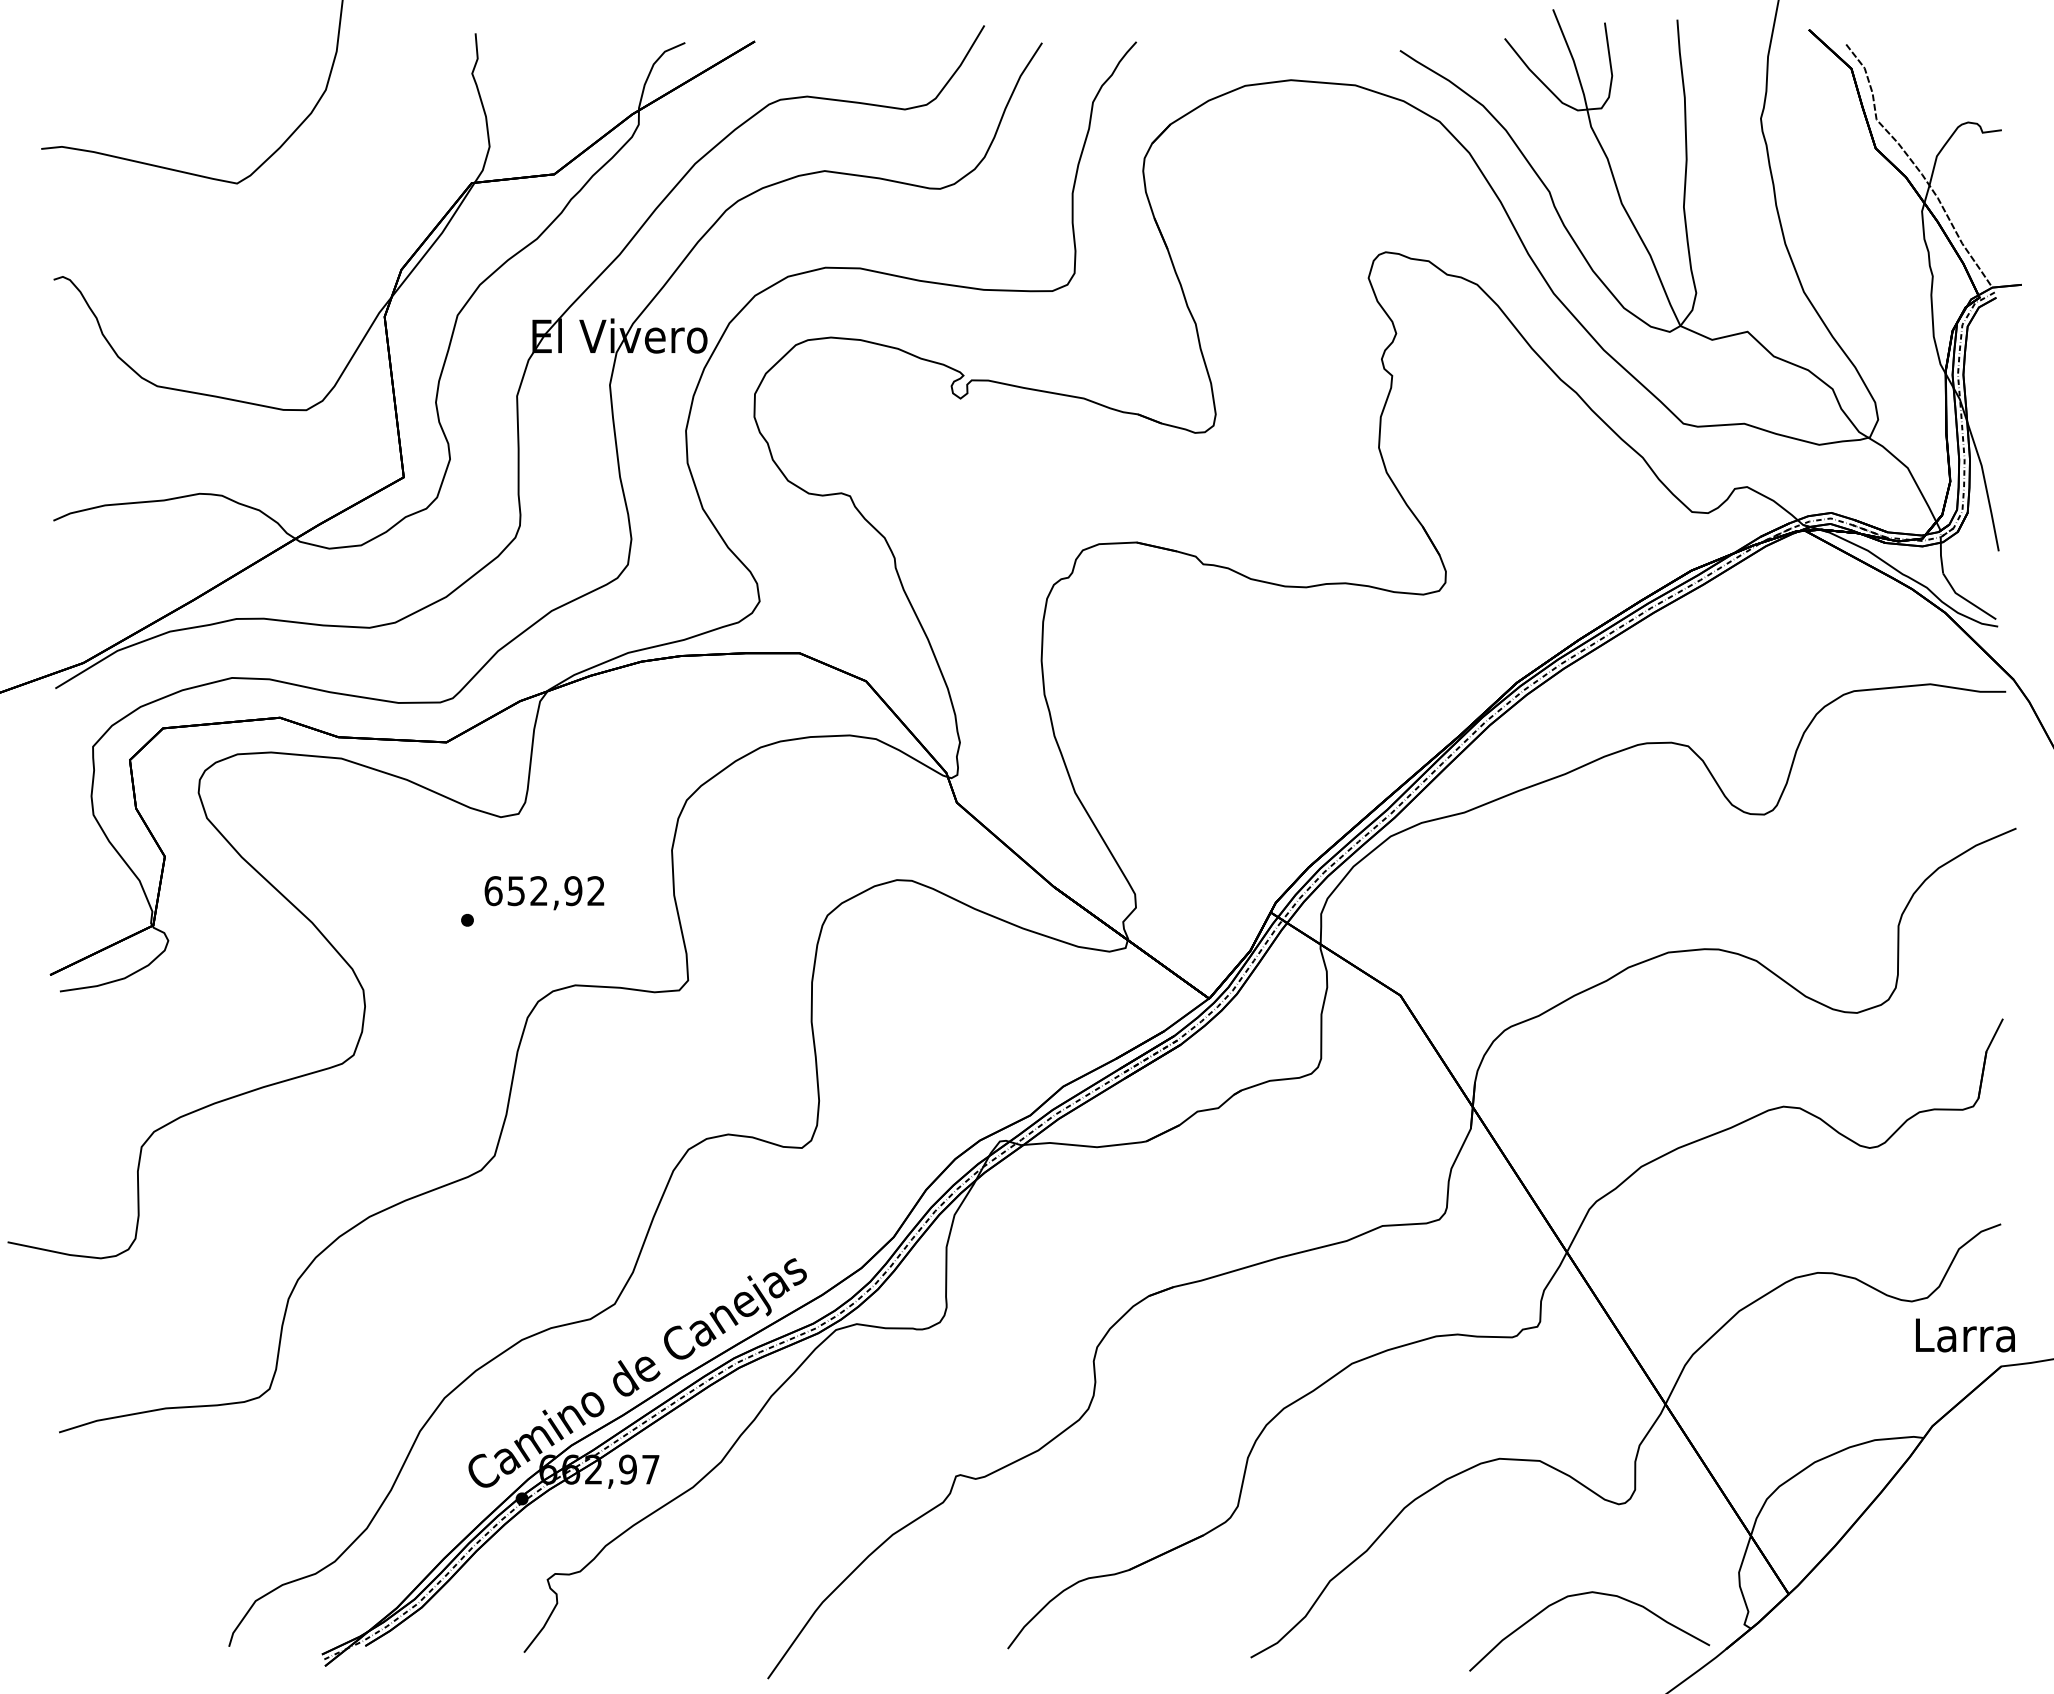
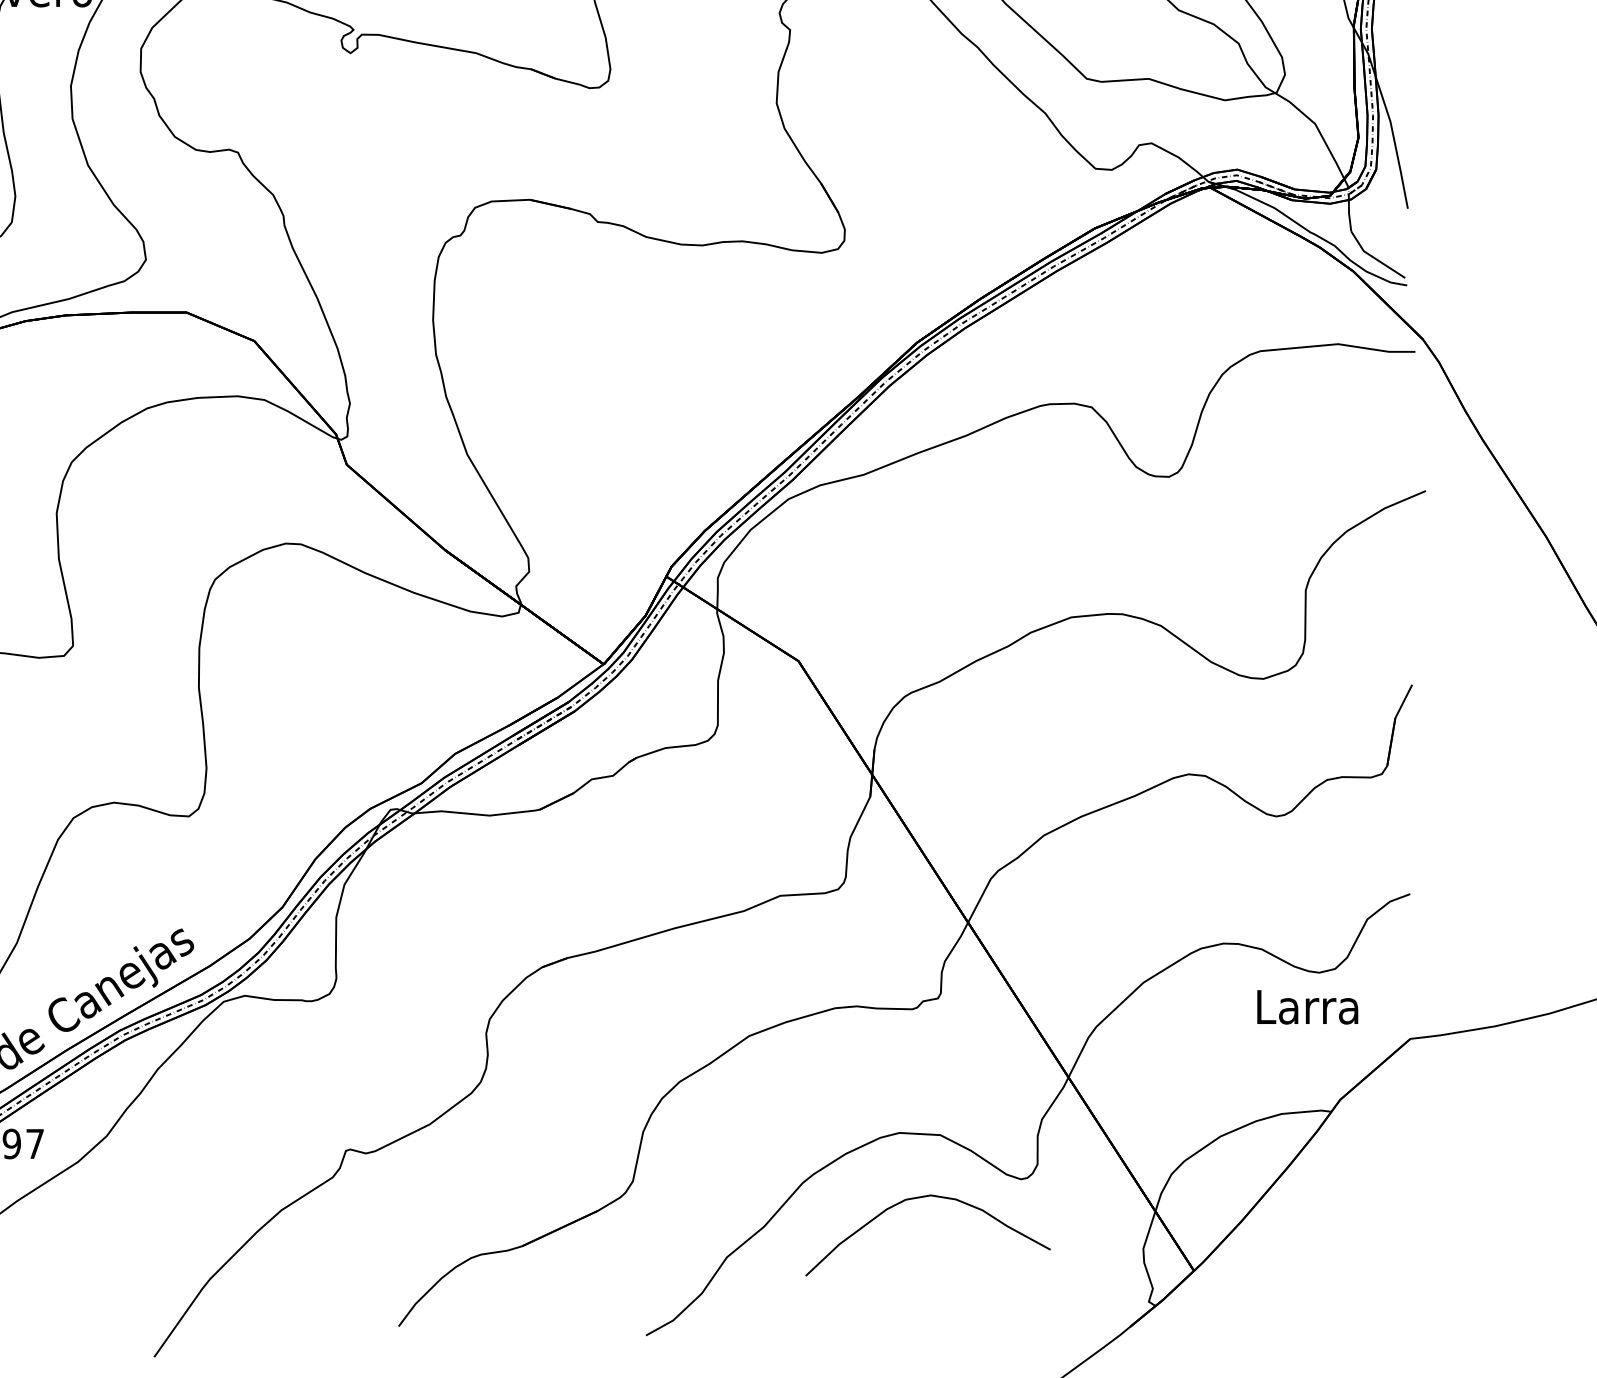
text: (1965, 1335) -> (1307, 1007), moved
curve: (1580, 1595) -> (918, 1198), moved

